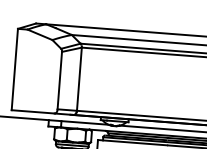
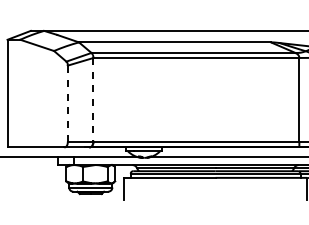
line: (79, 79) -> (93, 99), solid -> dashed
line: (59, 80) -> (67, 103), solid -> dashed

